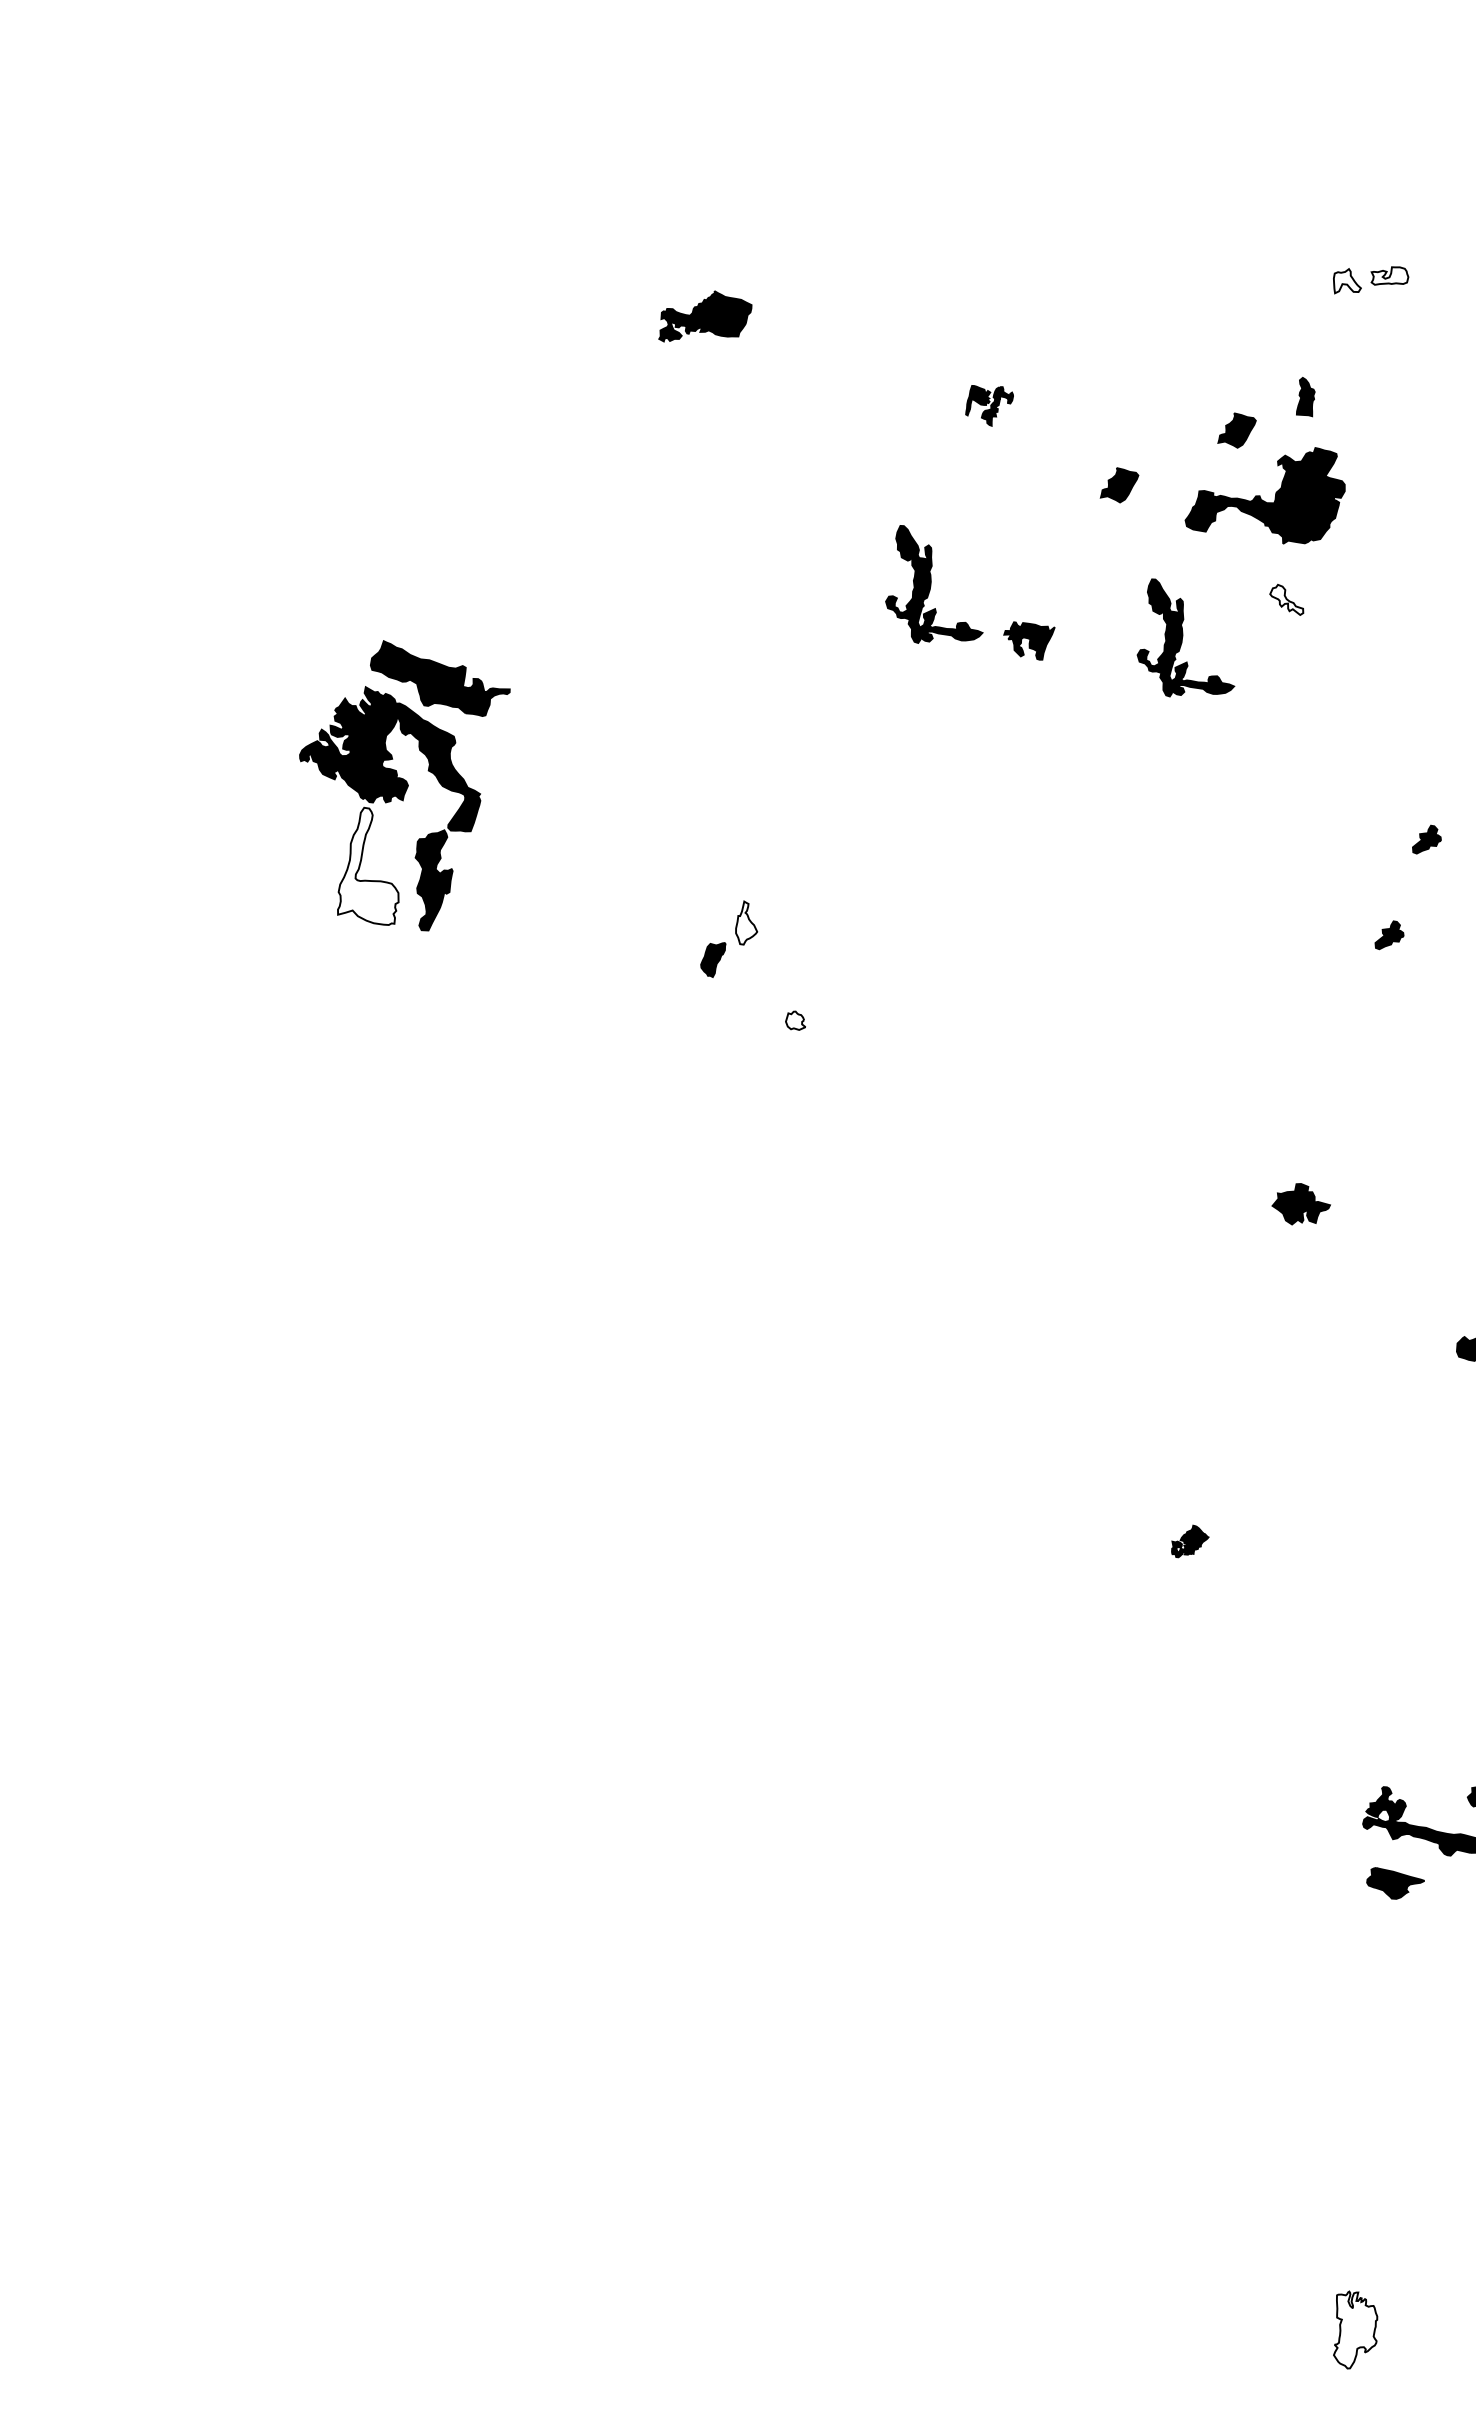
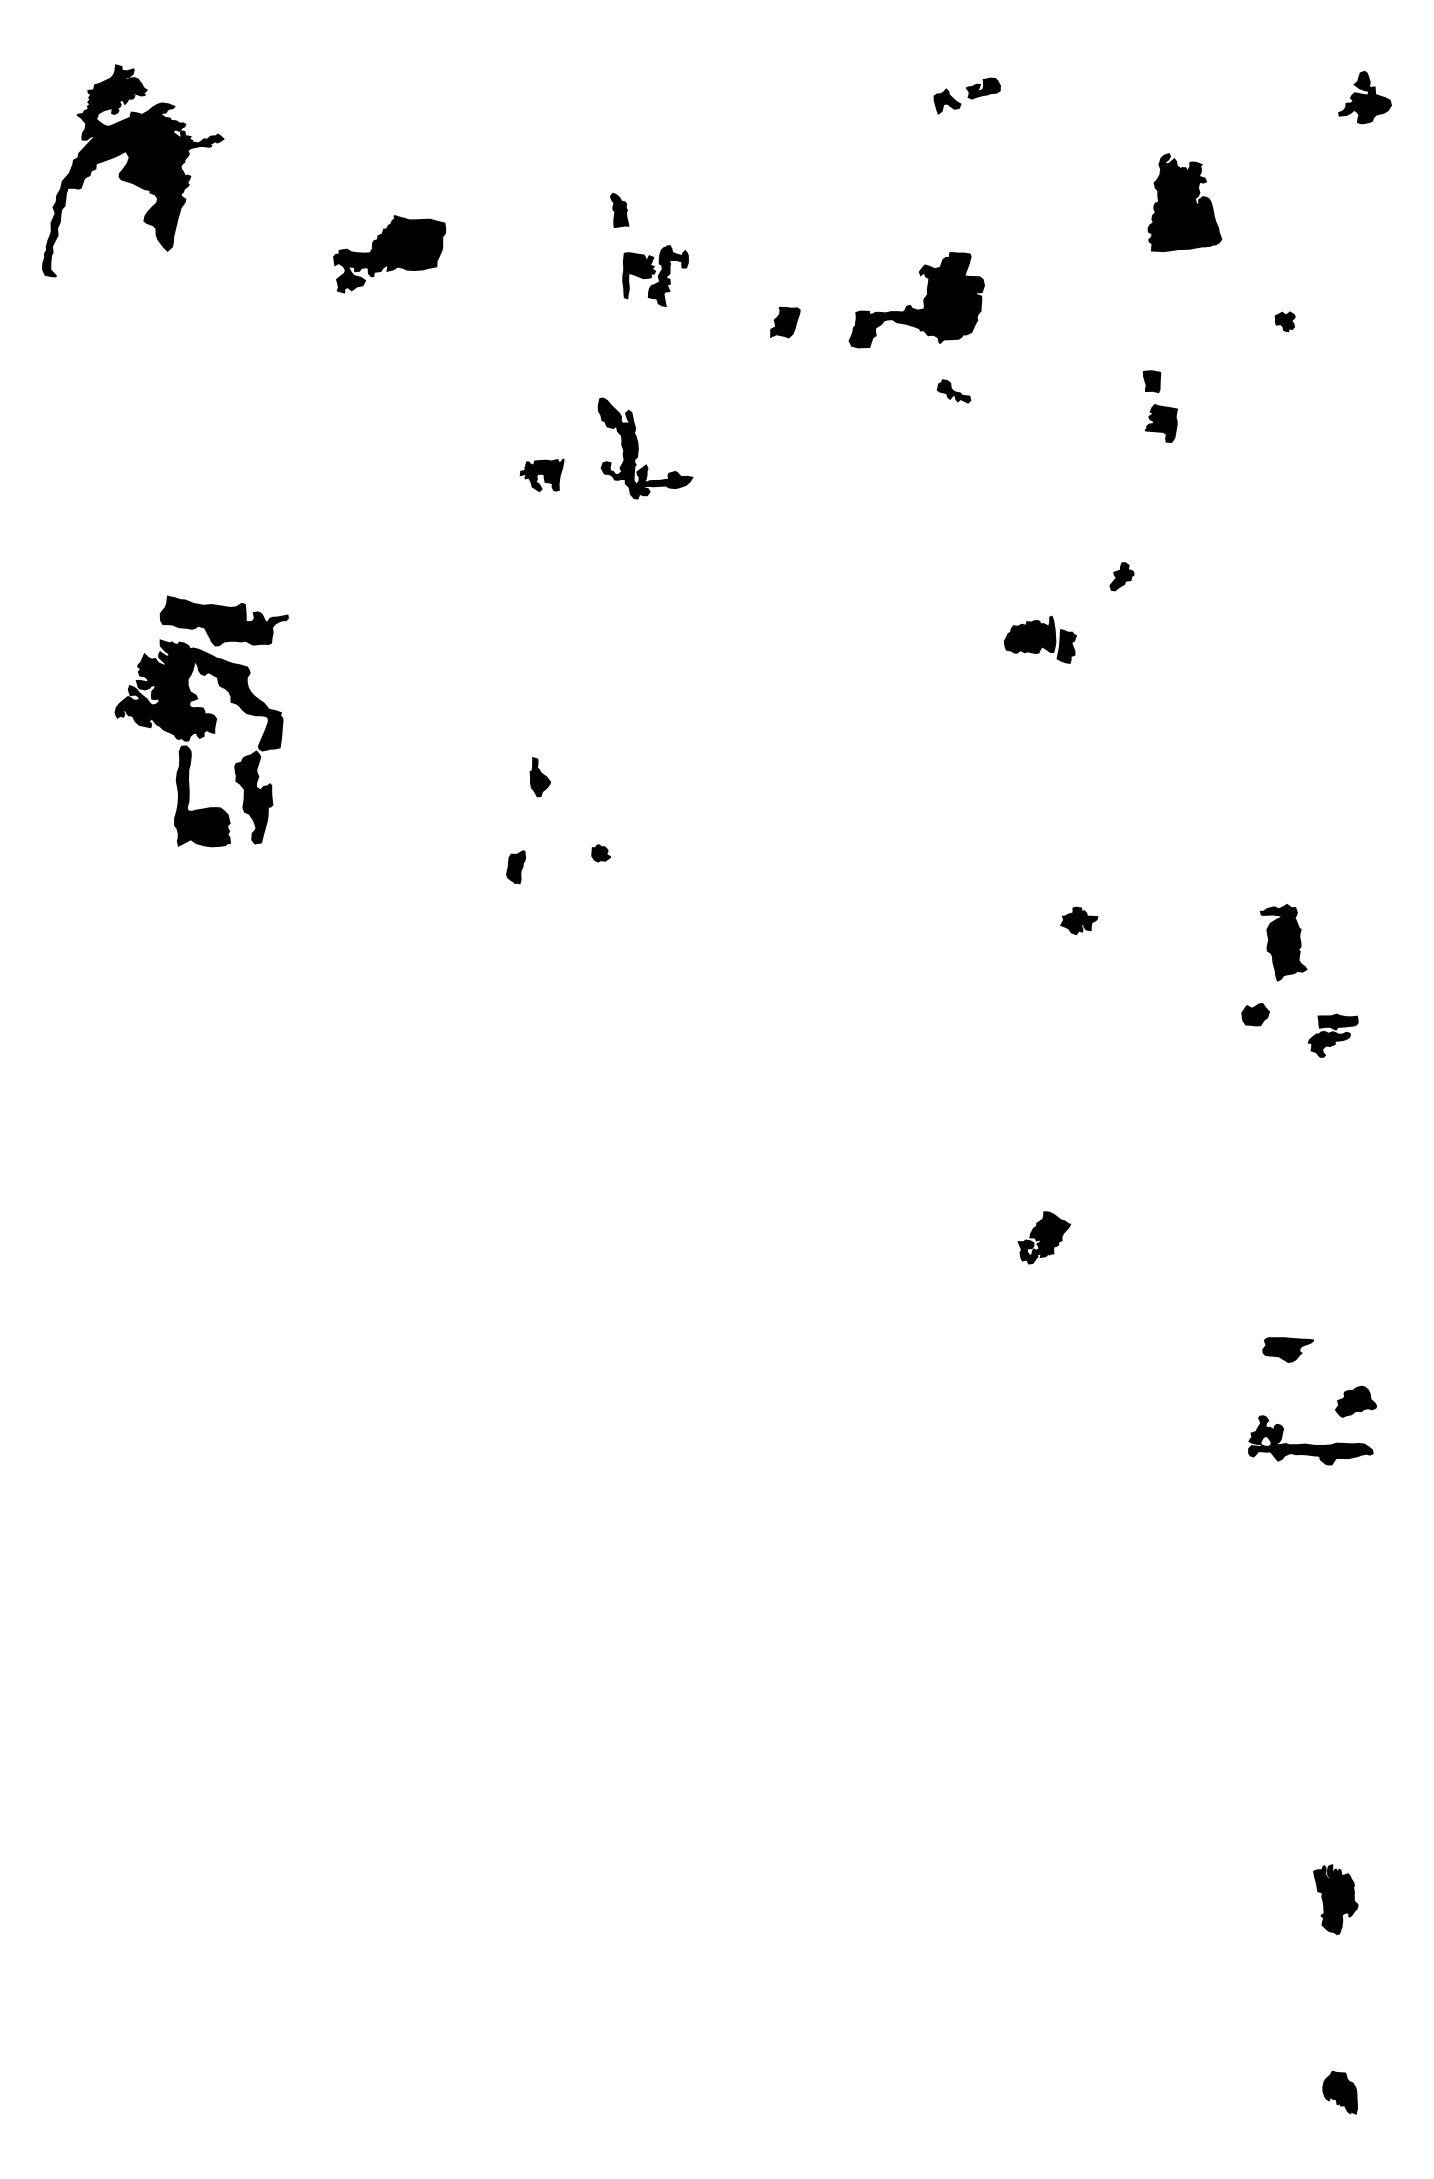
part: (445, 169) -> (133, 170), added
fill: (1388, 276) -> (982, 88), added
fill: (1347, 282) -> (947, 101), added
part: (704, 319) -> (389, 254), size x1.43
part: (1306, 397) -> (619, 210), moved
part: (989, 404) -> (655, 275), size x1.67
part: (1237, 430) -> (878, 252), removed
fill: (1286, 599) -> (953, 391), added
part: (1027, 638) -> (541, 474), moved
part: (1182, 642) -> (869, 448), removed
fill: (375, 866) -> (202, 796), added
part: (1323, 889) -> (1039, 639), added
fill: (747, 924) -> (540, 777), added
part: (1389, 935) -> (1106, 667), removed
part: (713, 959) -> (516, 867), moved
fill: (796, 1021) -> (601, 853), added
part: (1301, 1204) -> (1079, 920), size x0.71
part: (1189, 1541) -> (1043, 1237), size x1.67
part: (1394, 1884) -> (1287, 1349), moved
fill: (1353, 2330) -> (1335, 1899), added

